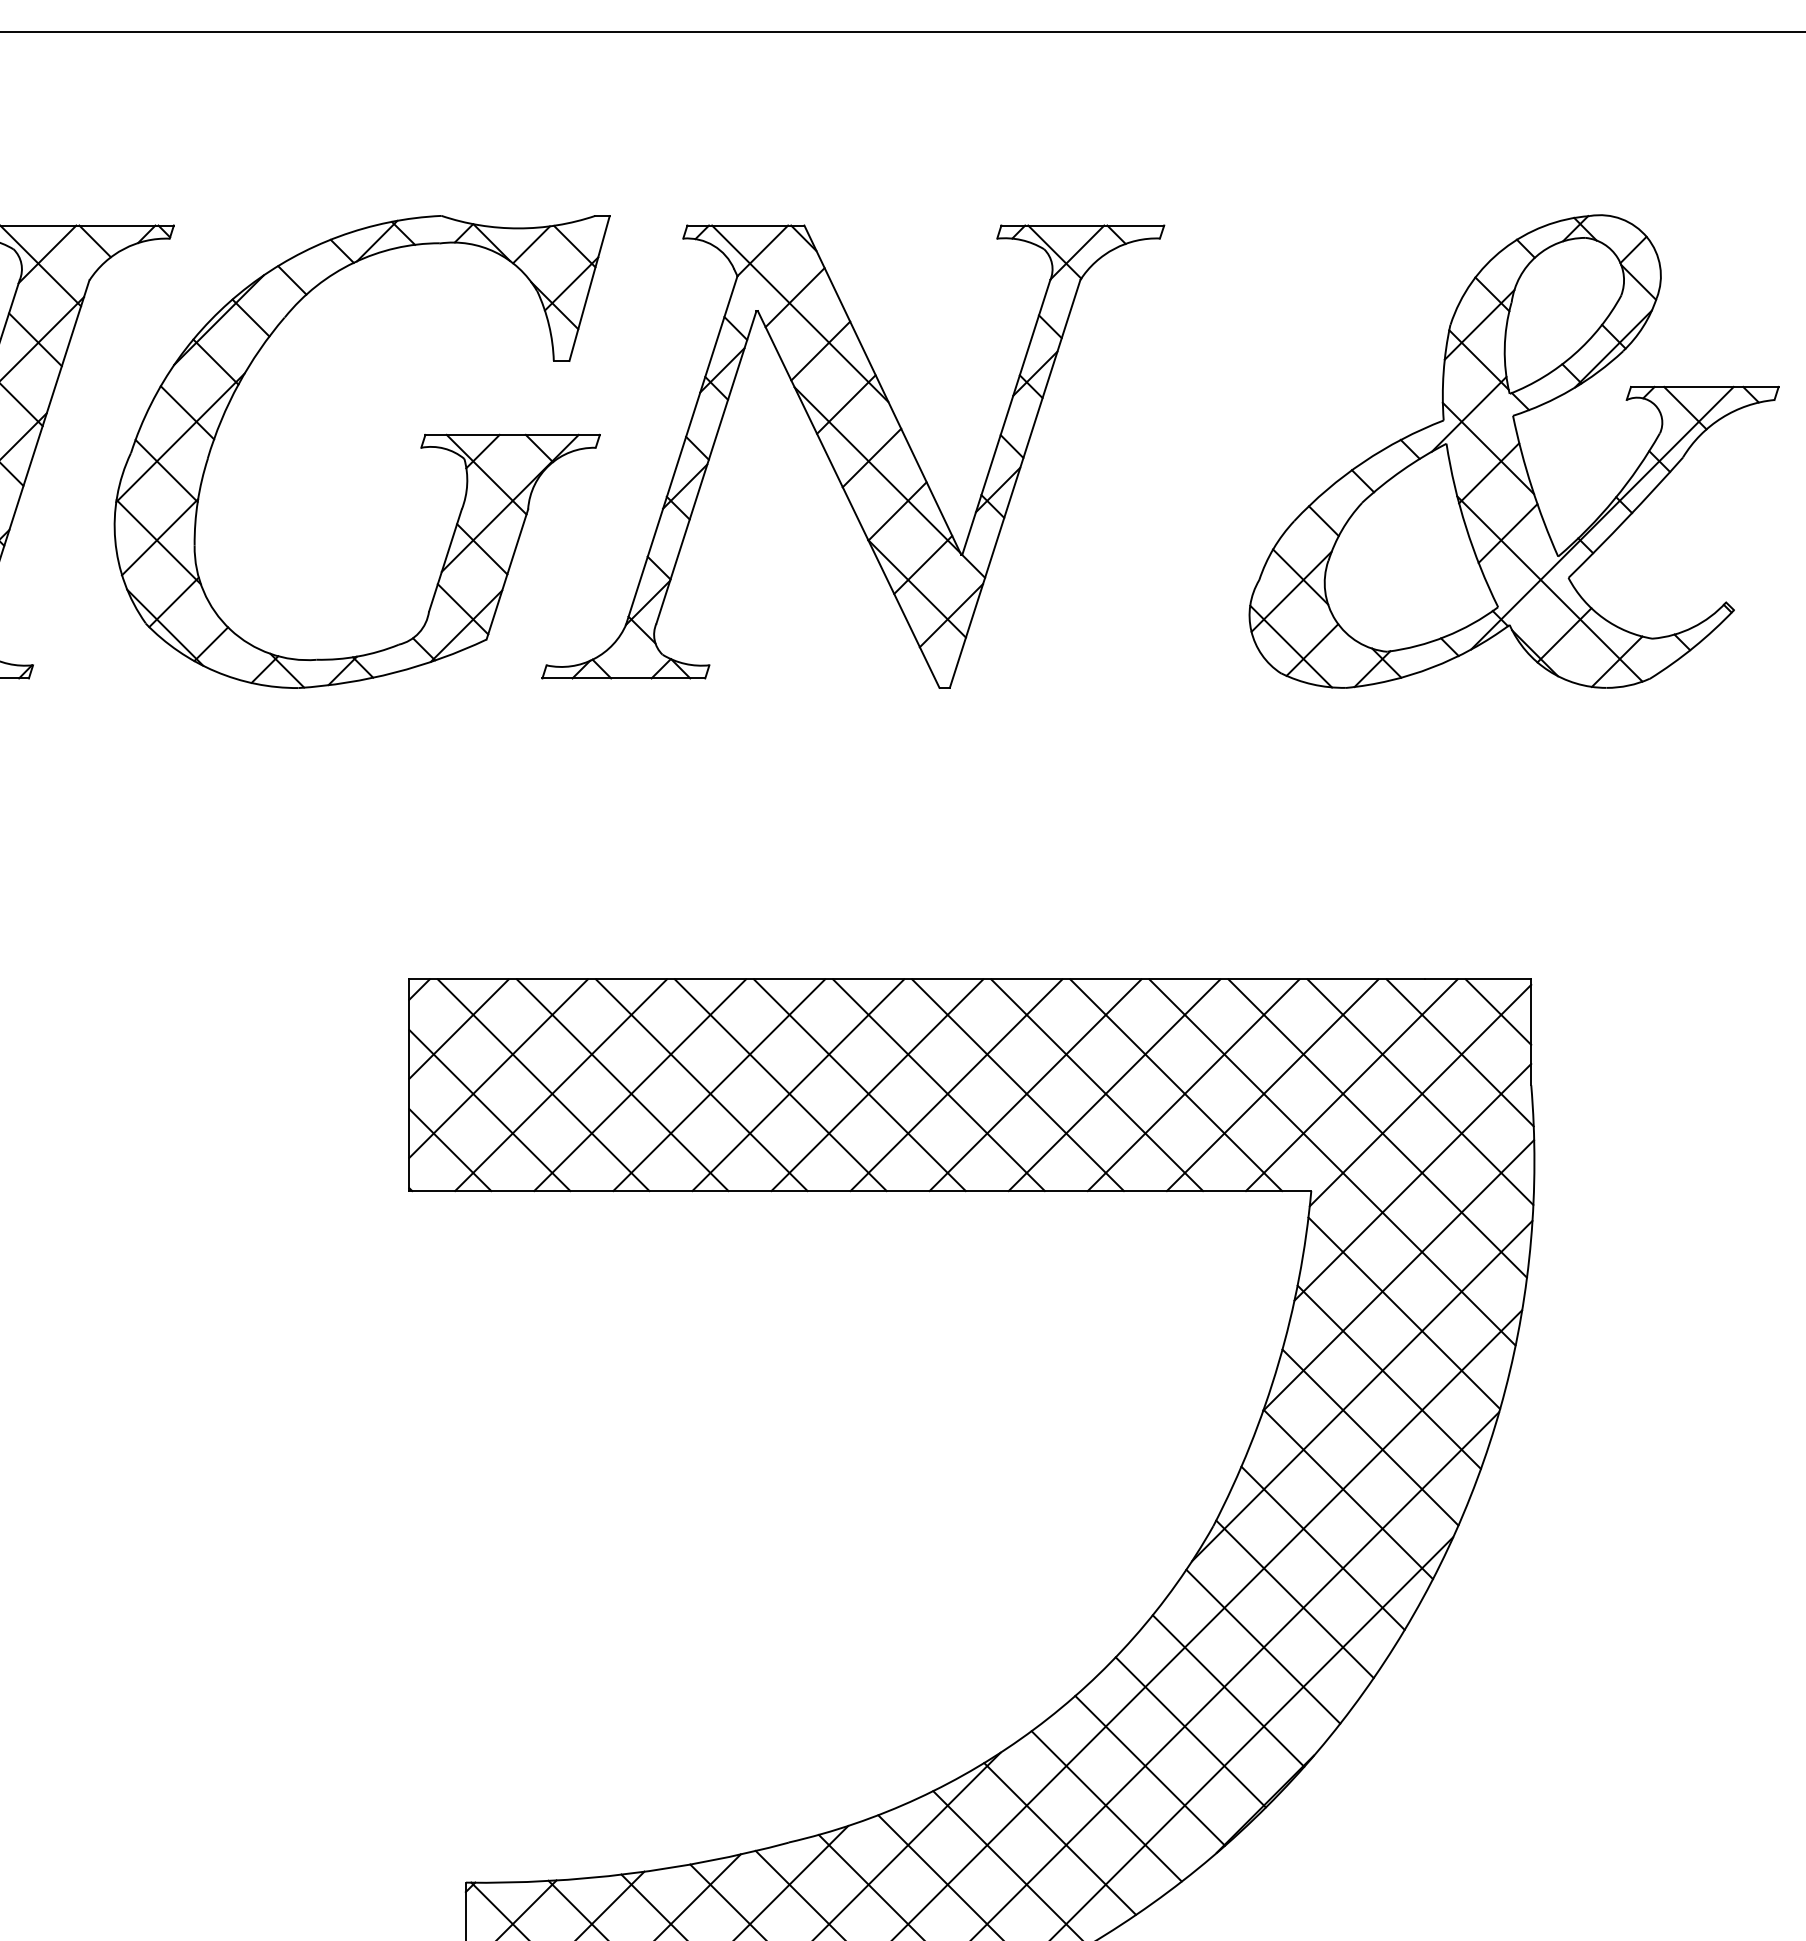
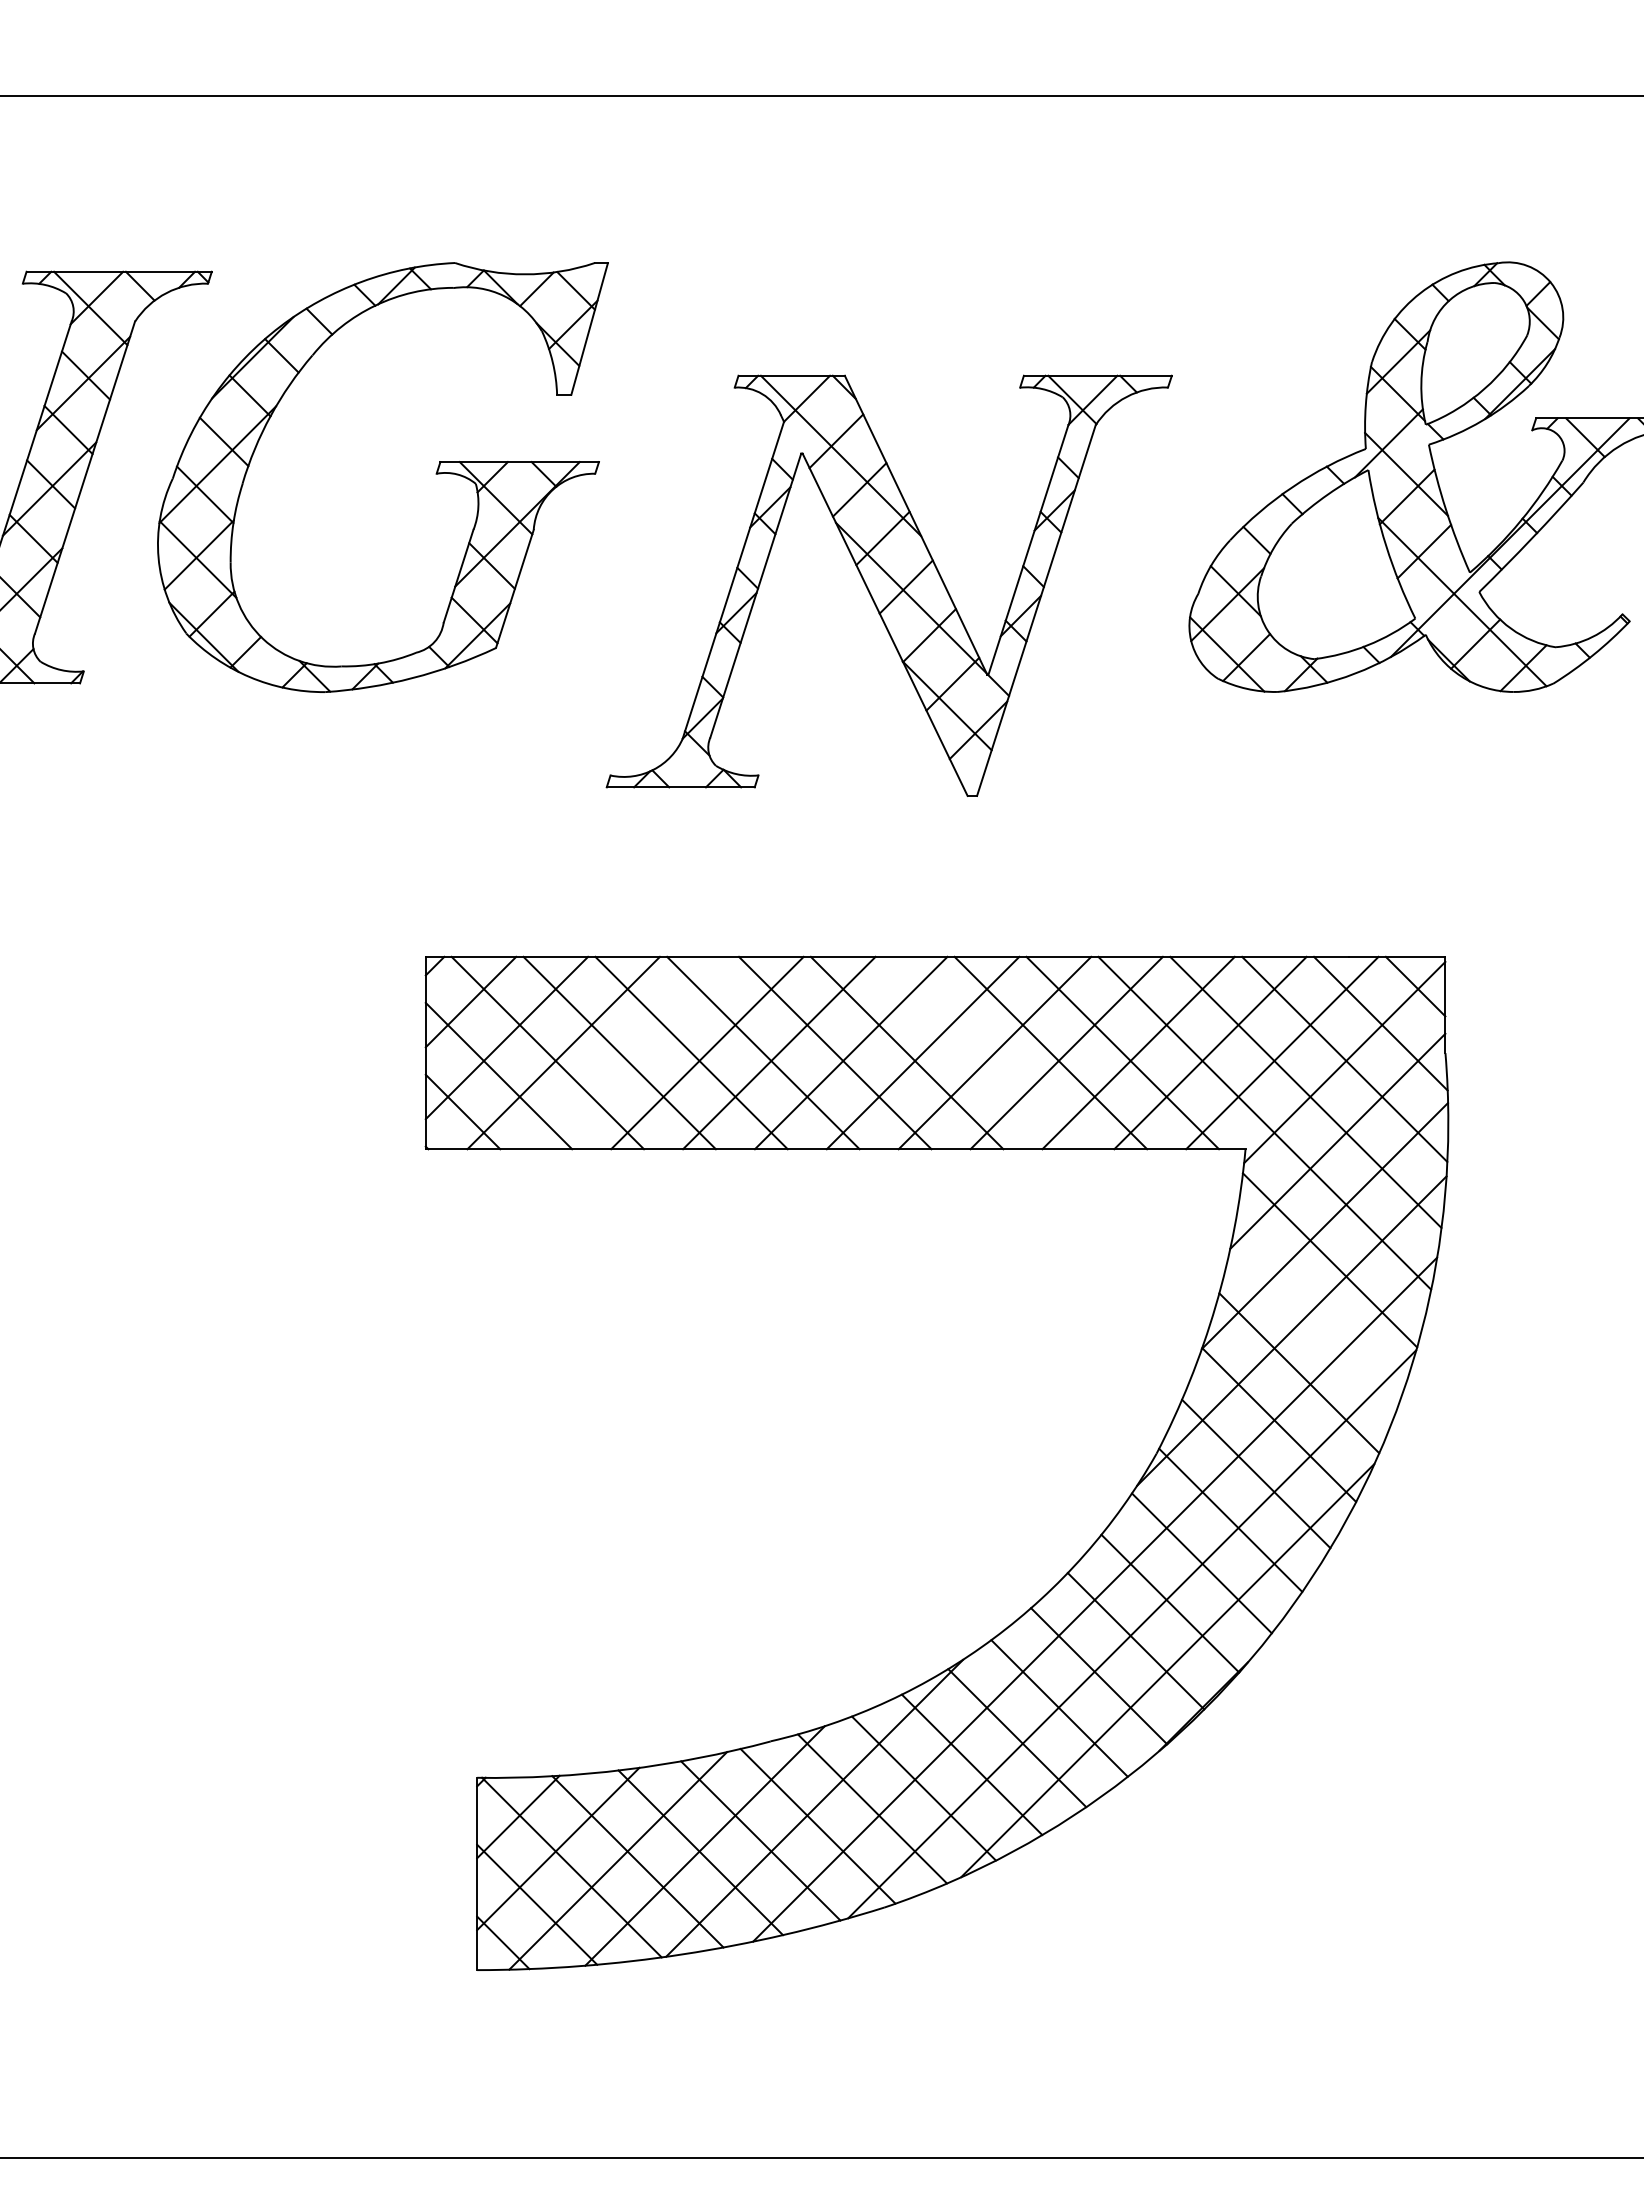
part: (852, 456) -> (888, 585), moved
line: (640, 1084) -> (635, 1052), removed
line: (1017, 1084) -> (978, 1052), removed
line: (1389, 1377) -> (1316, 1318), removed

